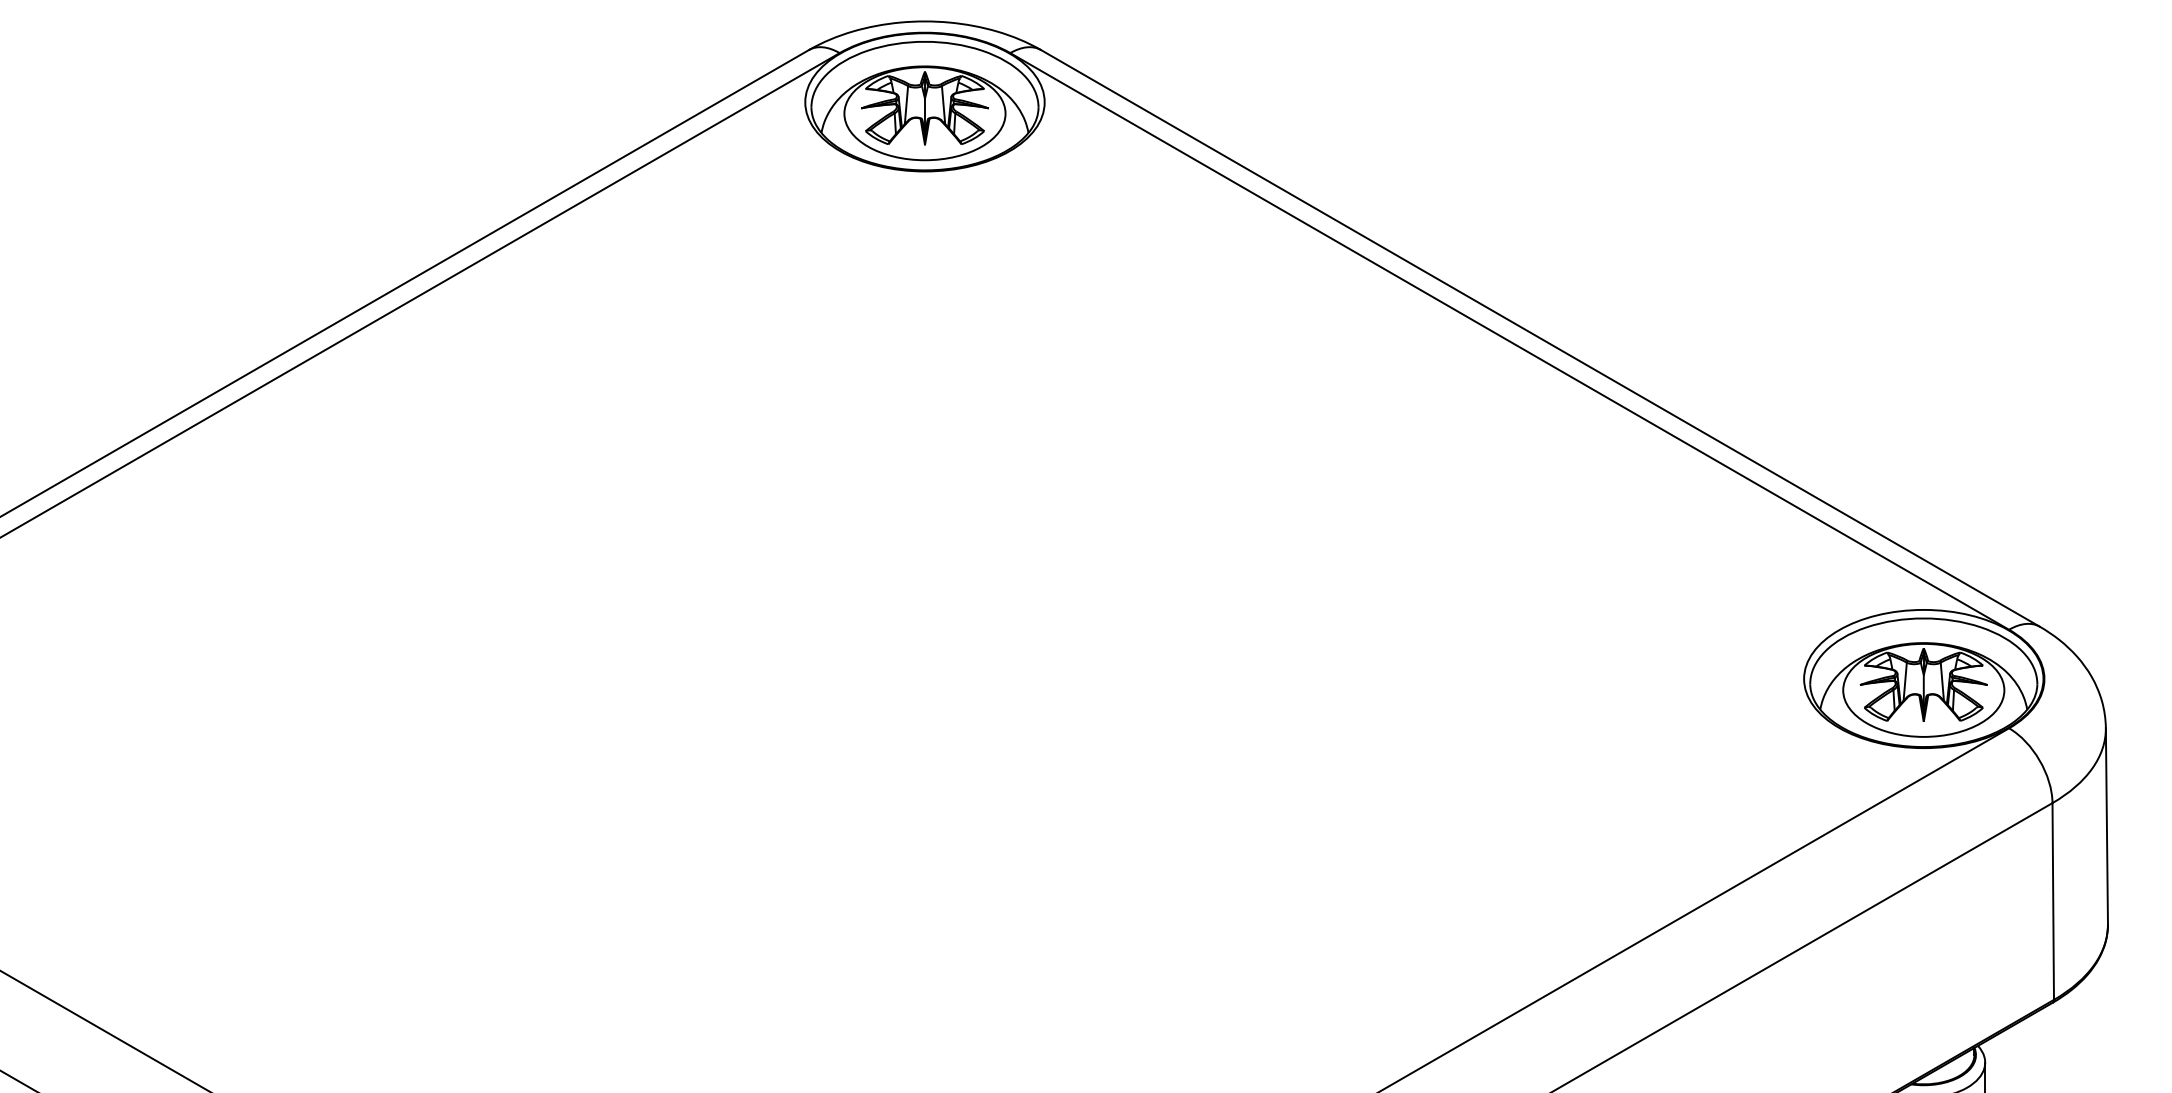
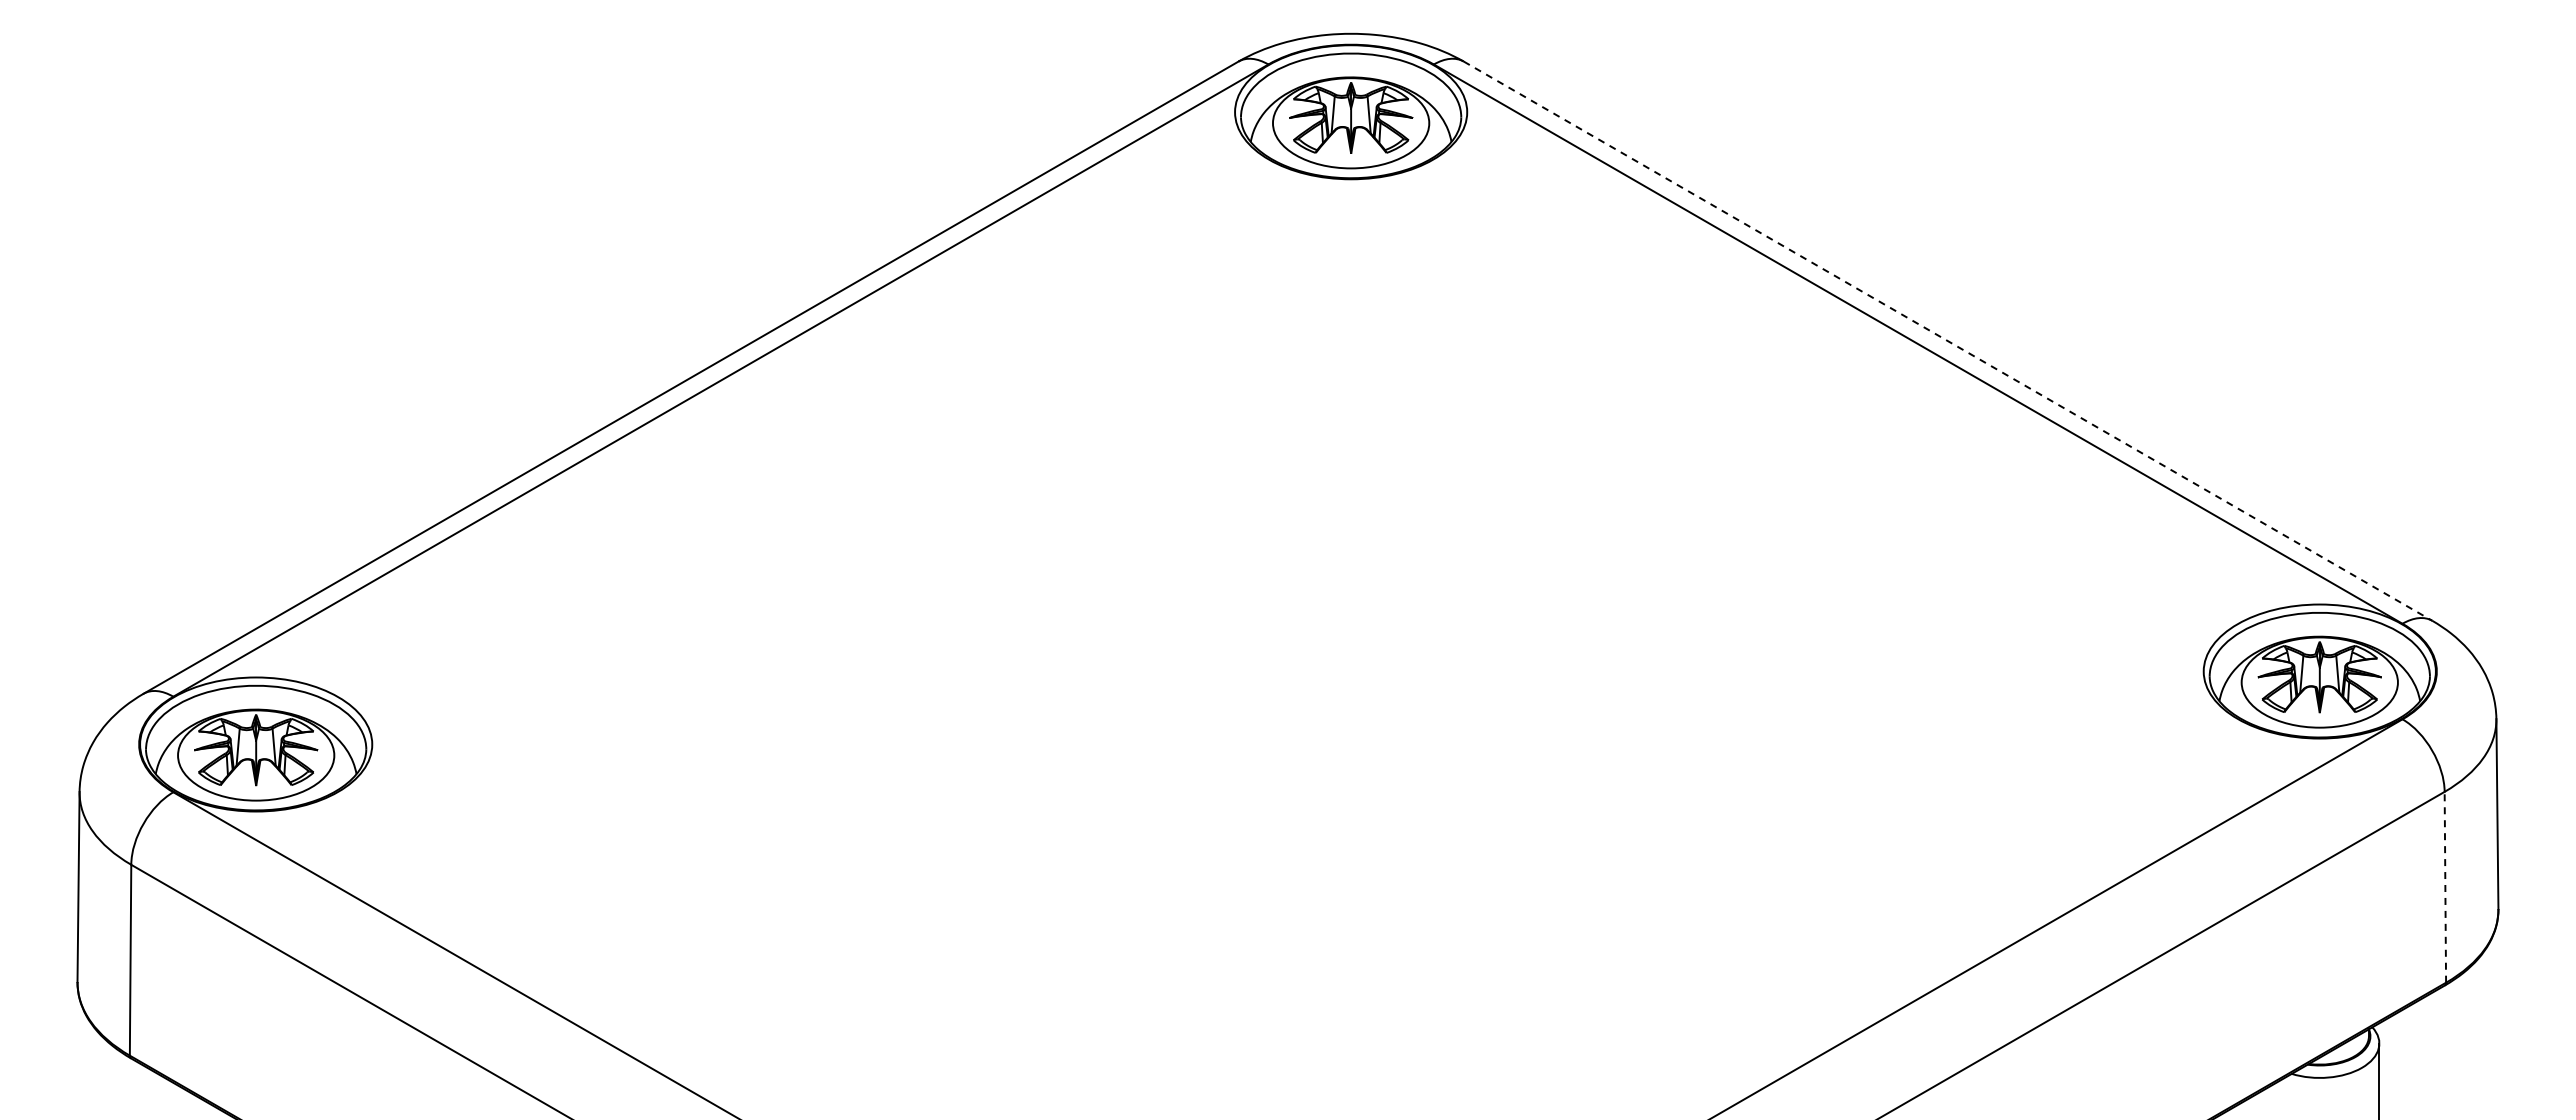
line: (1540, 338) -> (1948, 341), solid -> dashed
line: (2053, 900) -> (2445, 886), solid -> dashed

